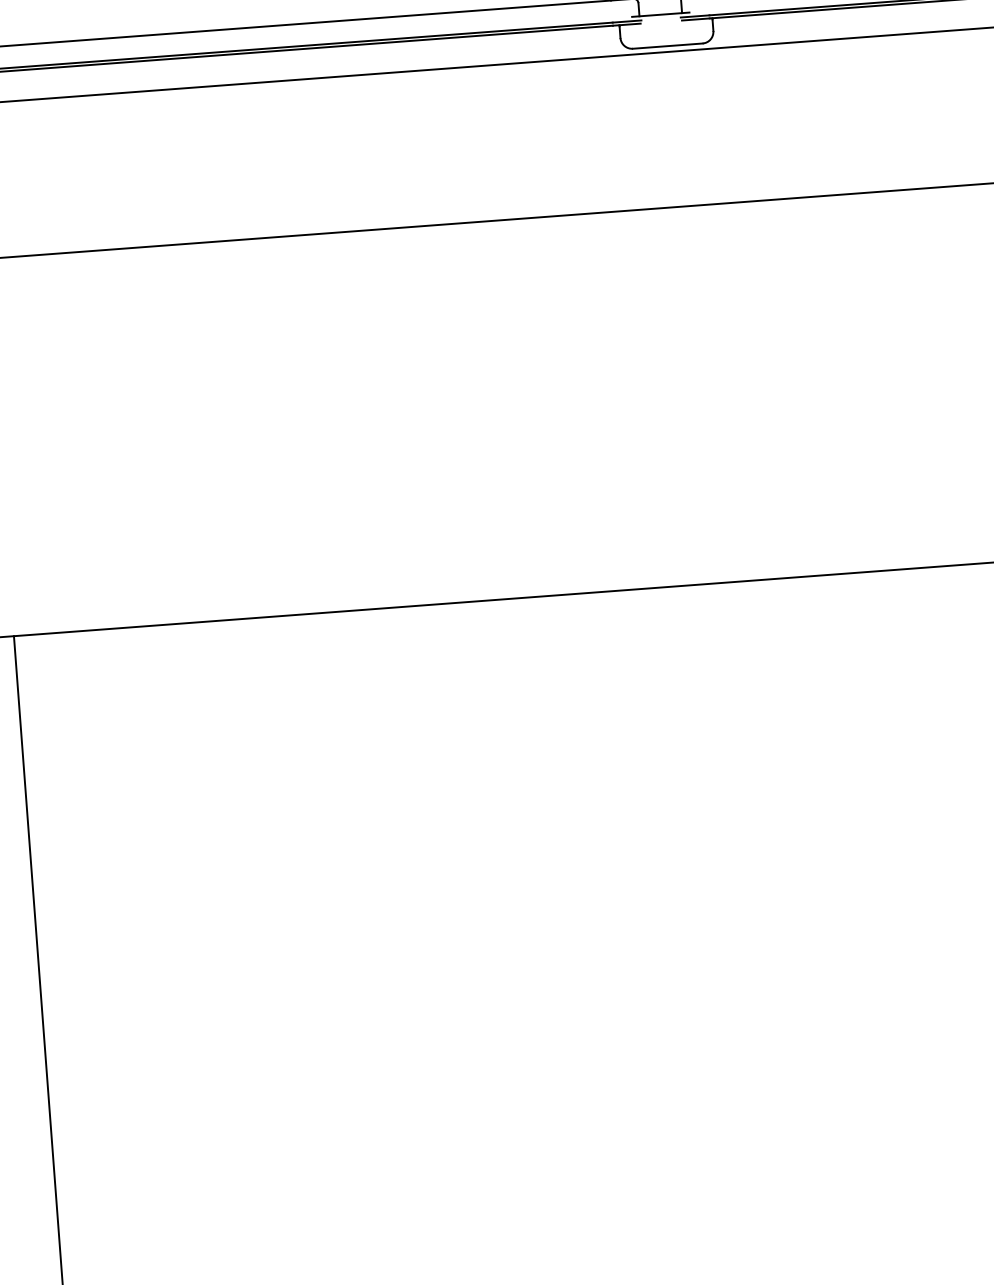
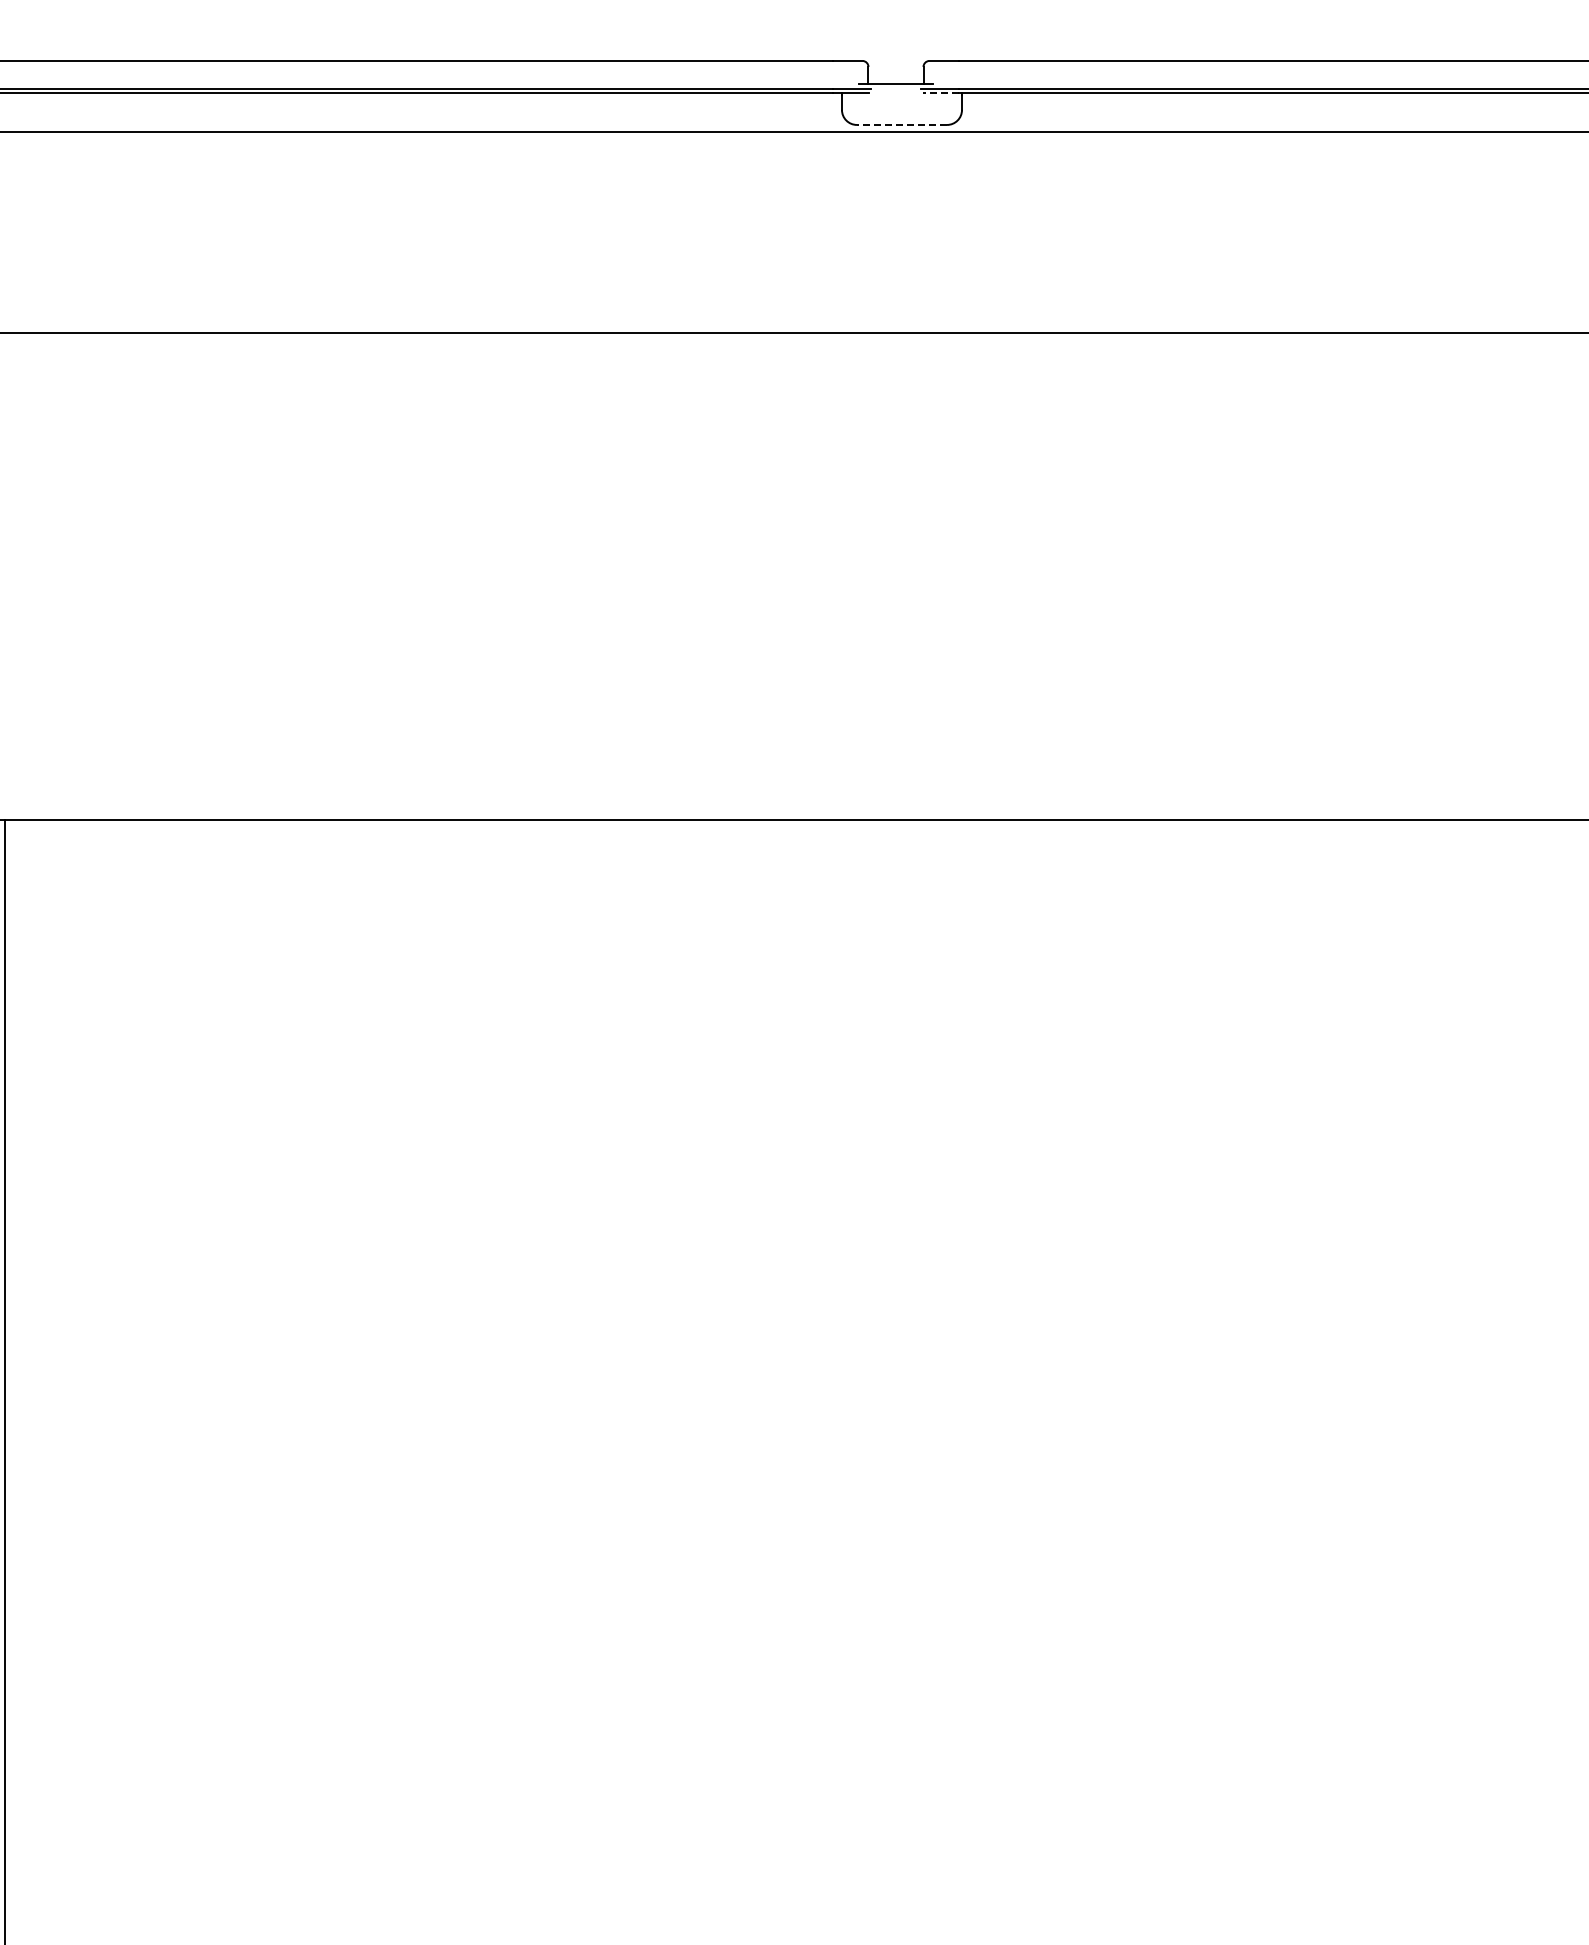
line: (695, 19) -> (940, 93), solid -> dashed
line: (667, 45) -> (901, 124), solid -> dashed

